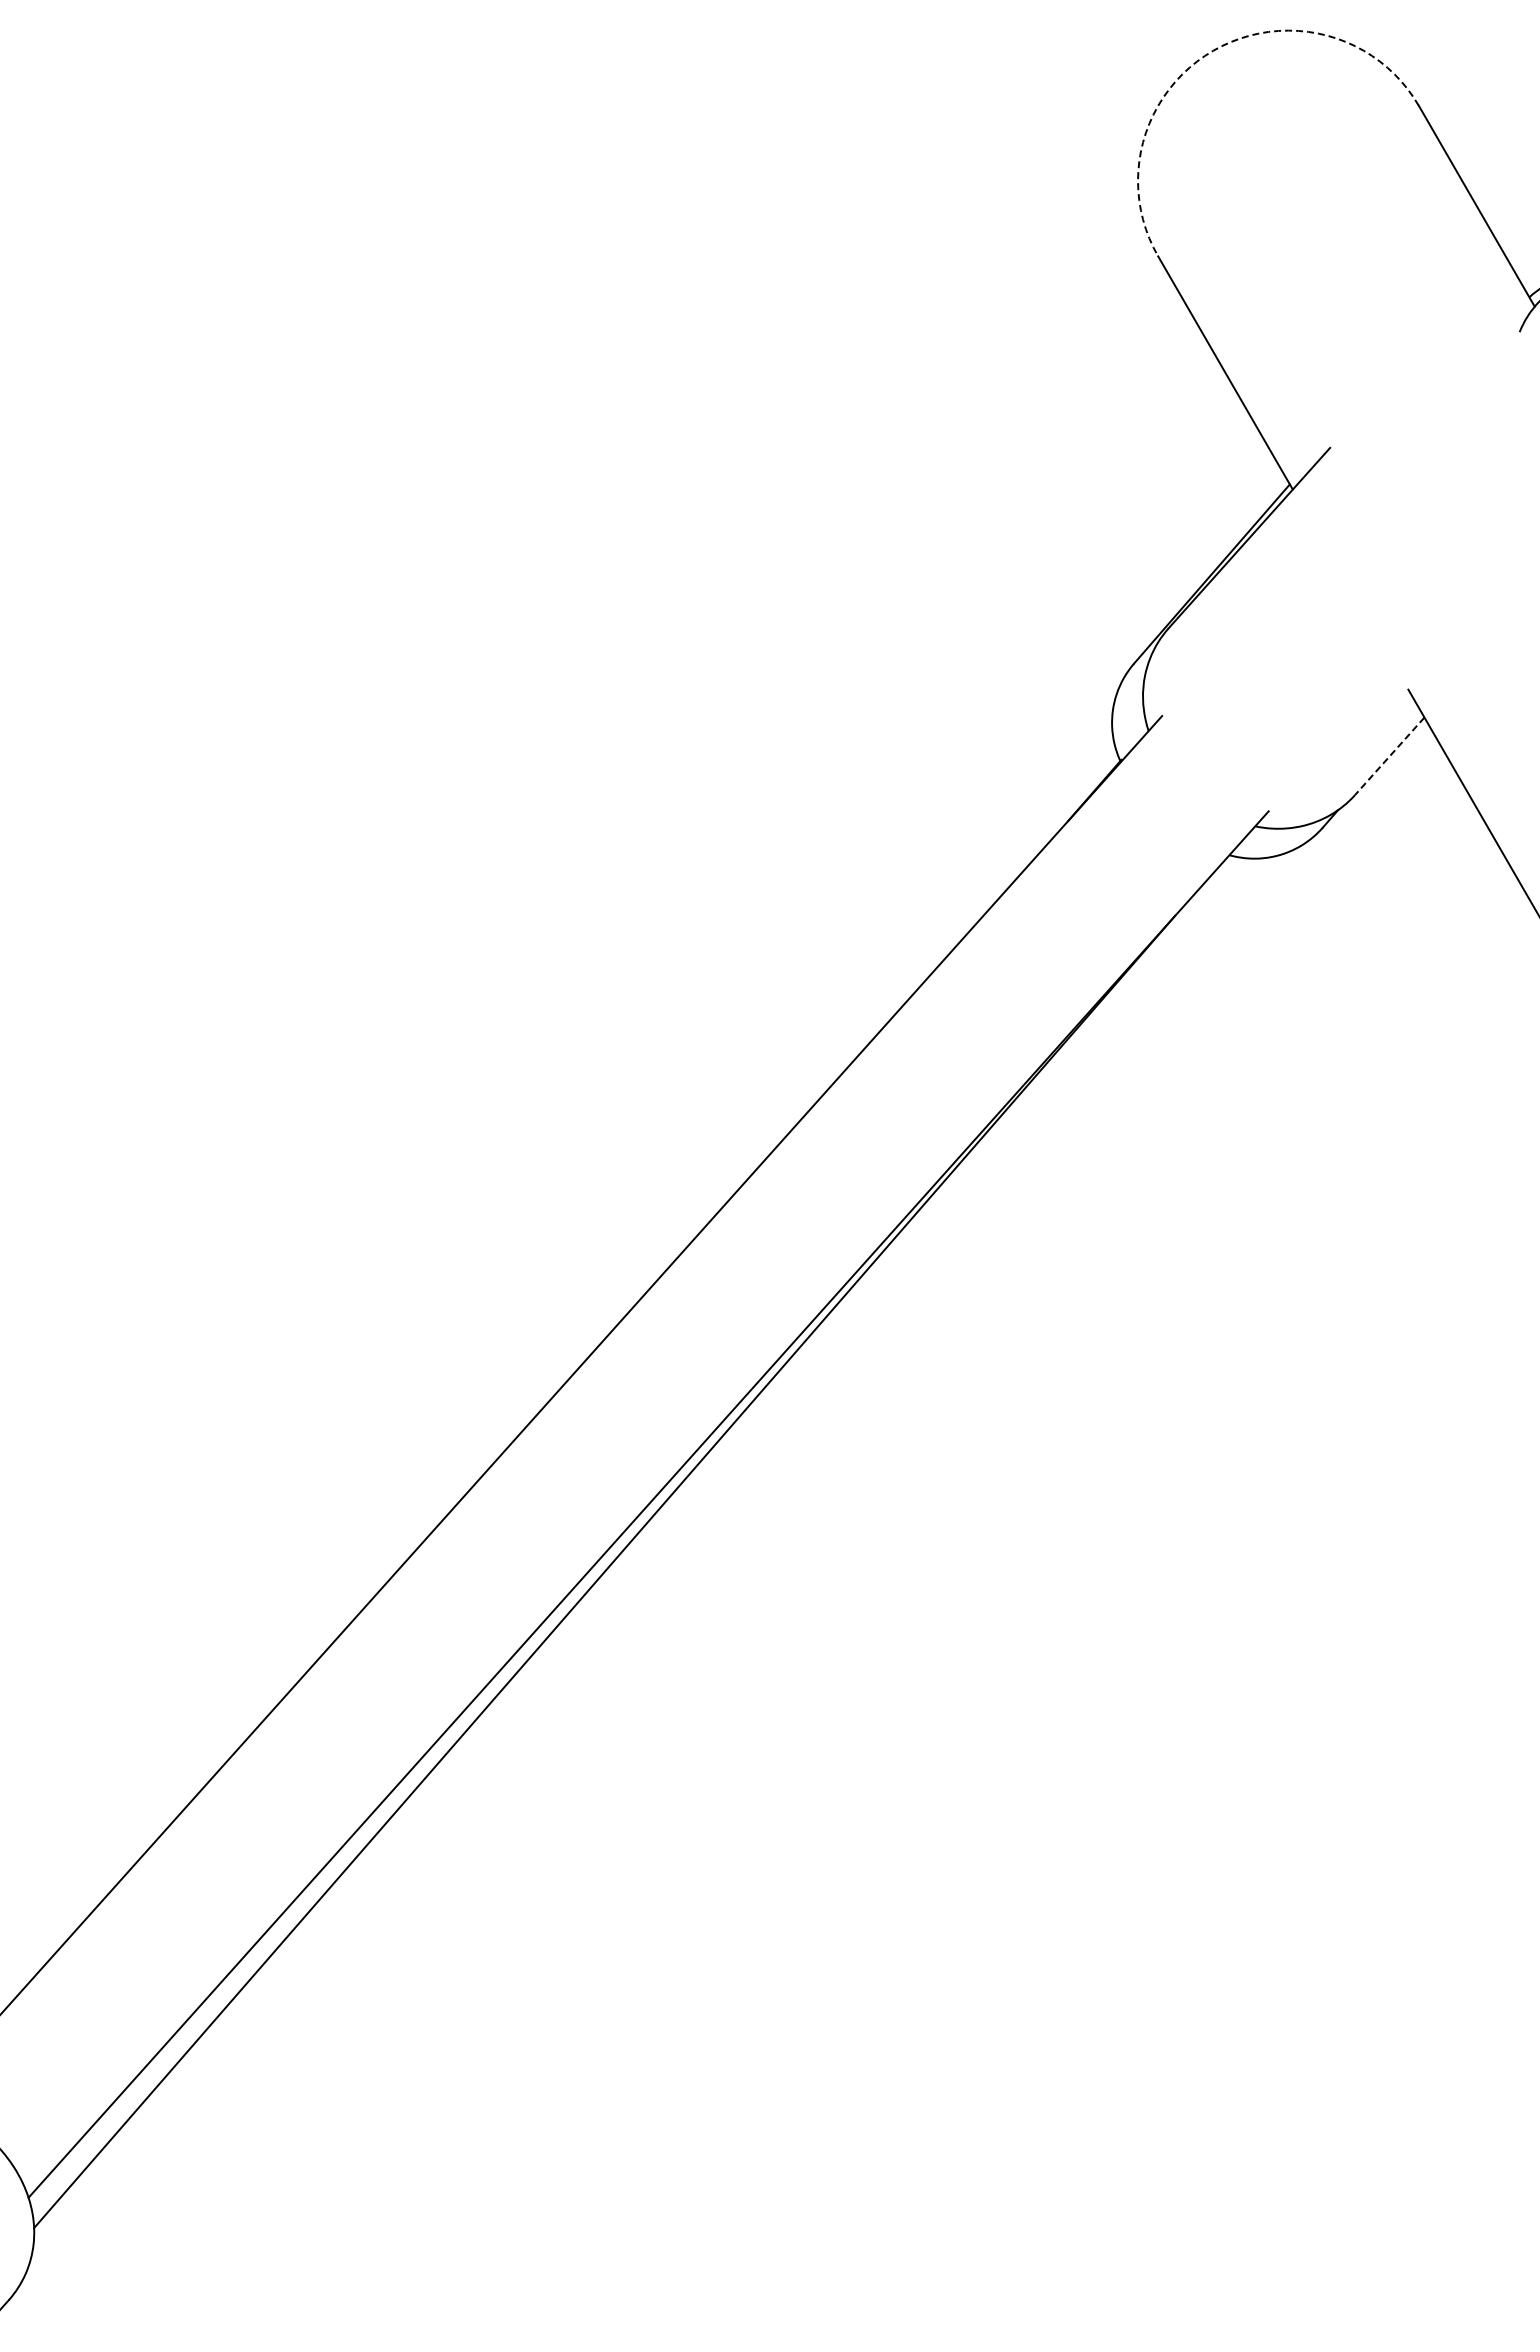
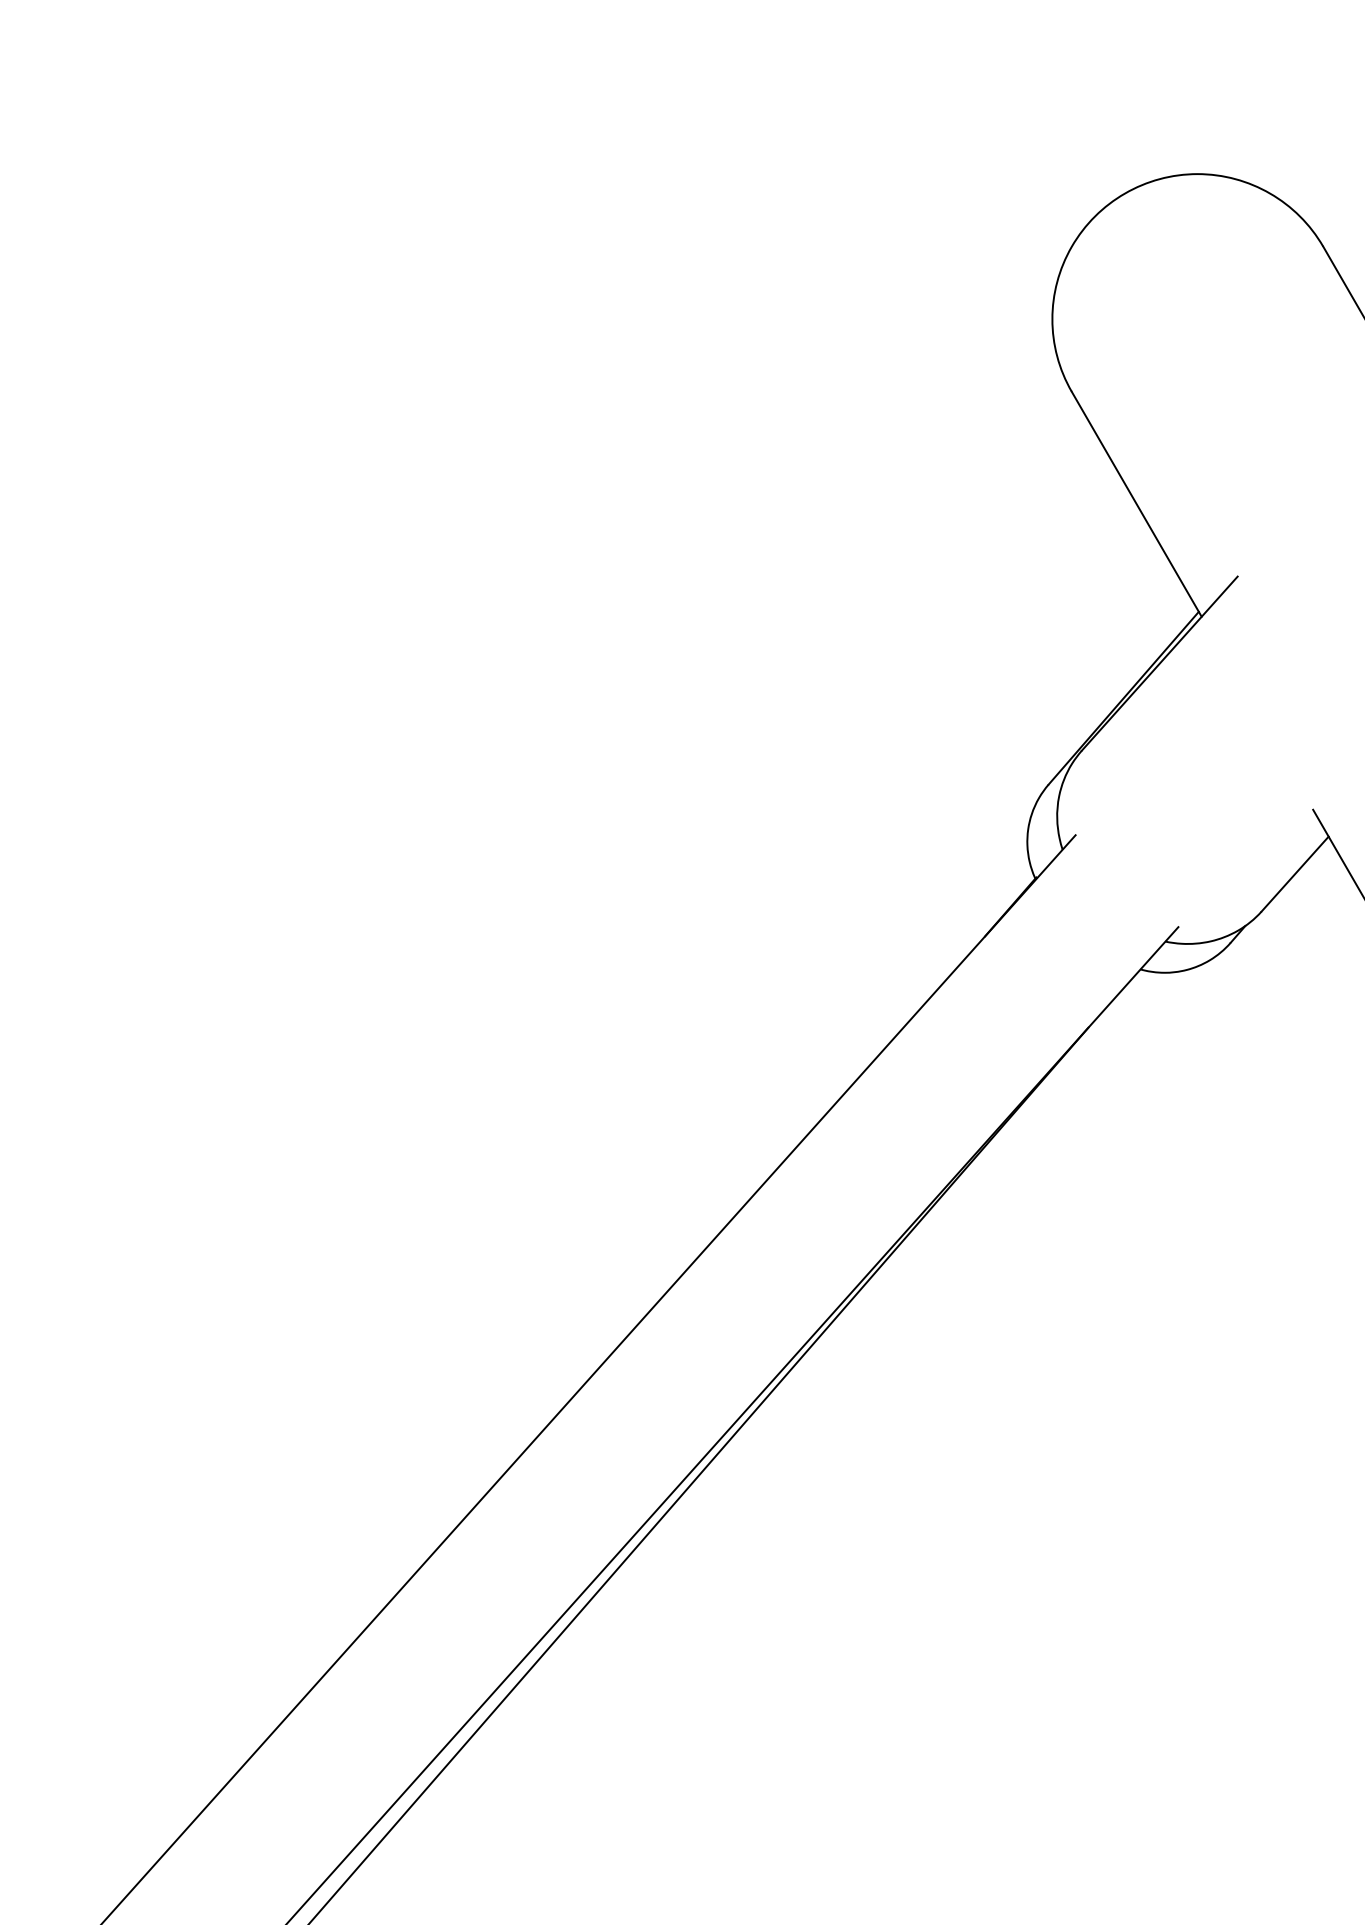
arc: (1213, 50) -> (1125, 193), dashed -> solid
line: (1389, 756) -> (1294, 874), dashed -> solid

